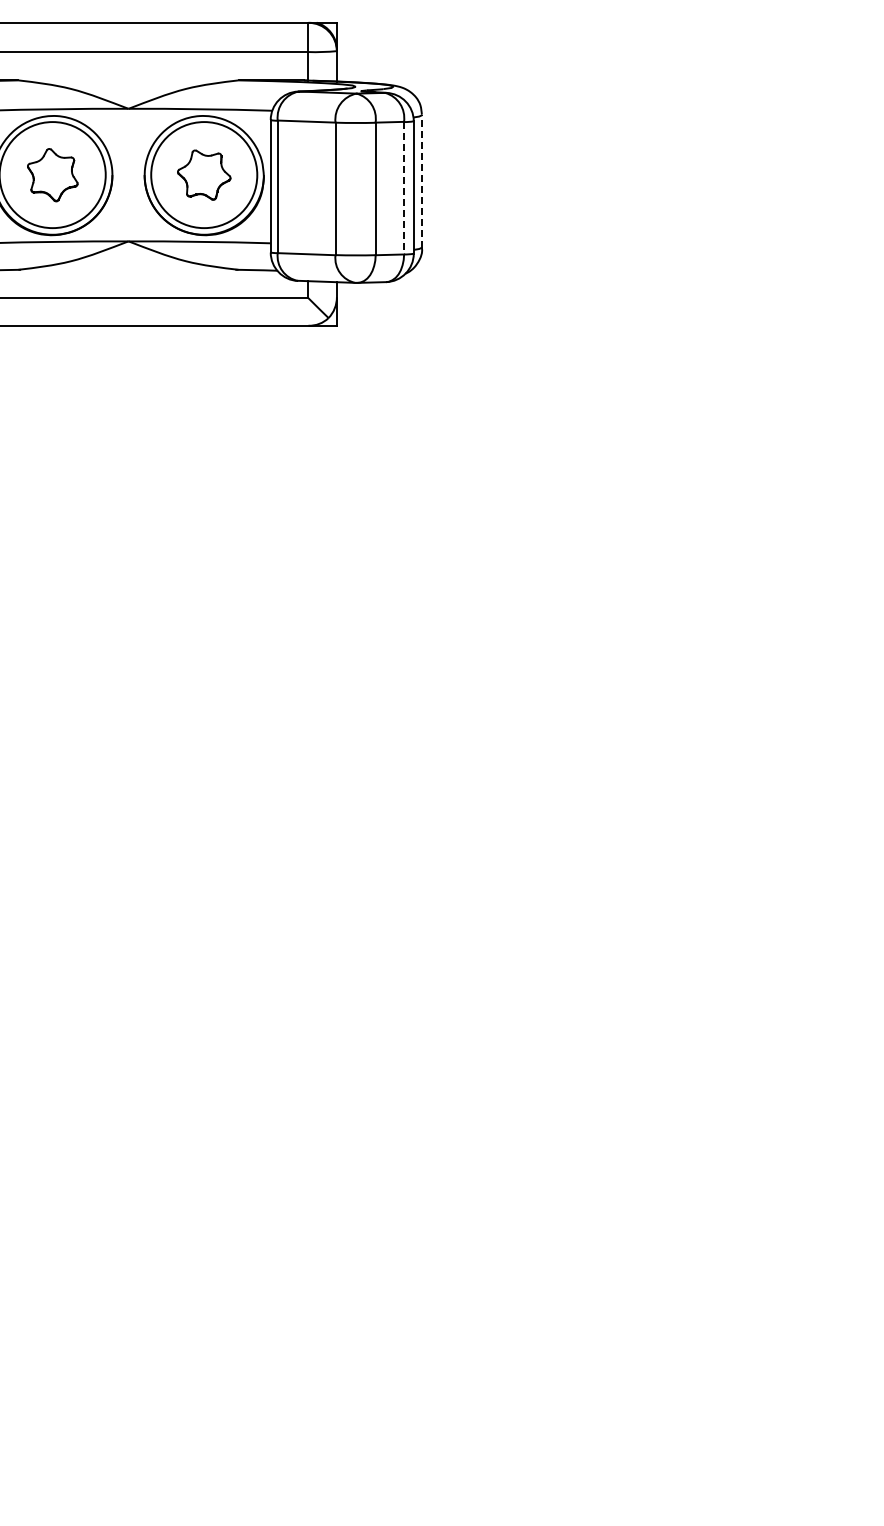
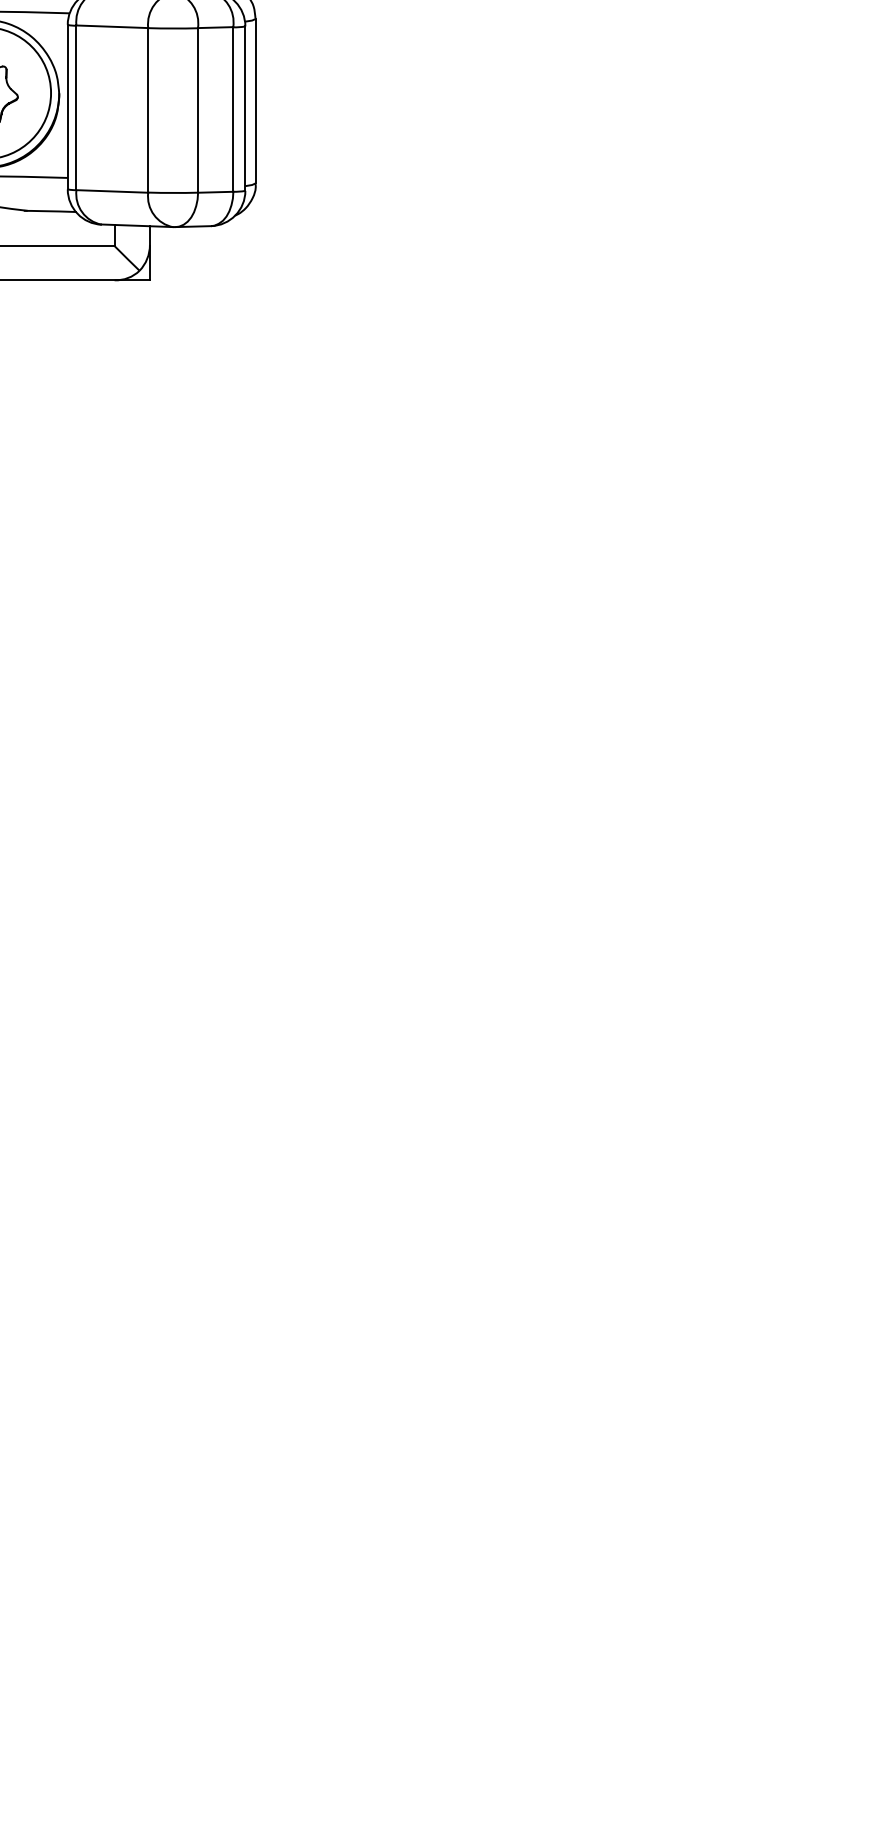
line: (422, 180) -> (256, 99), dashed -> solid
line: (404, 188) -> (233, 109), dashed -> solid

